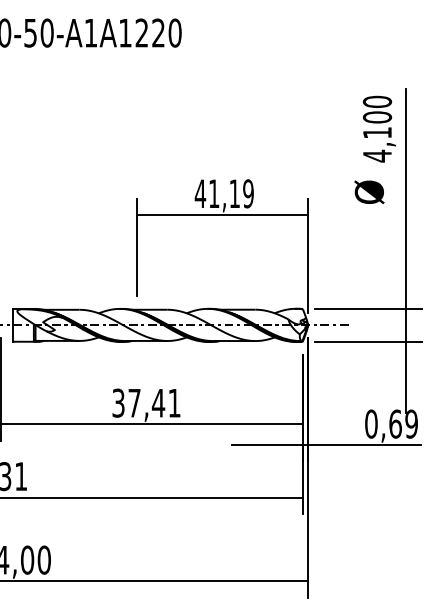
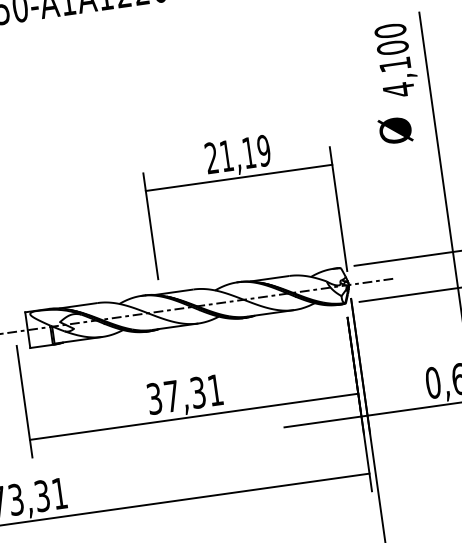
text: (200, 193) -> (211, 157), 41,19 -> 21,19
text: (158, 402) -> (197, 391), 37,41 -> 37,31

